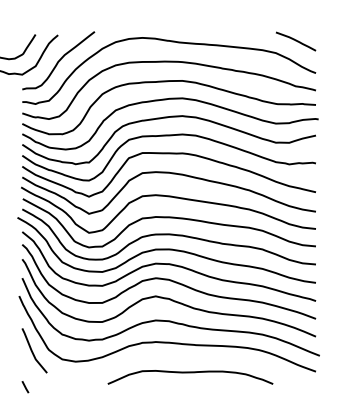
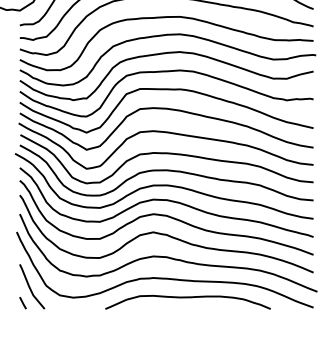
curve: (190, 373) -> (188, 298), moved
line: (25, 387) -> (23, 303), moved

